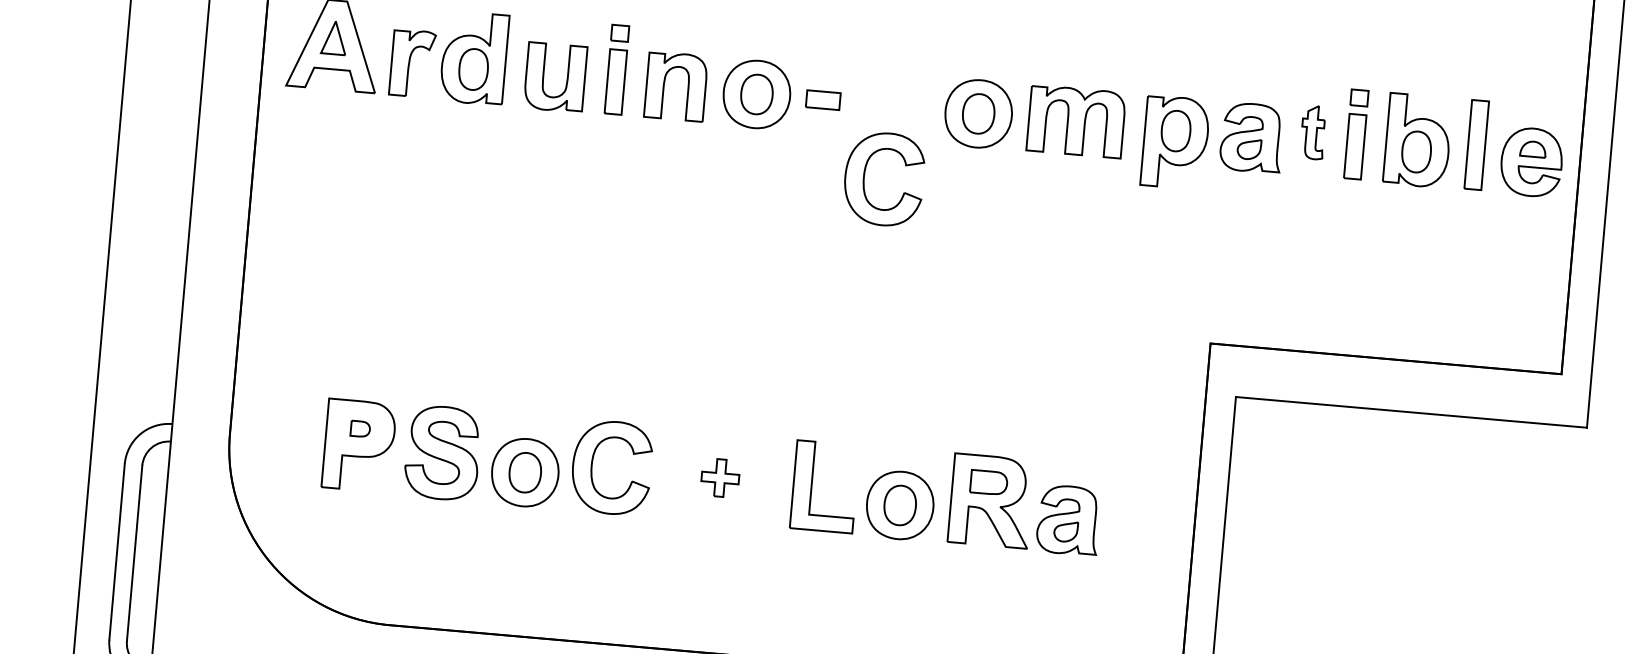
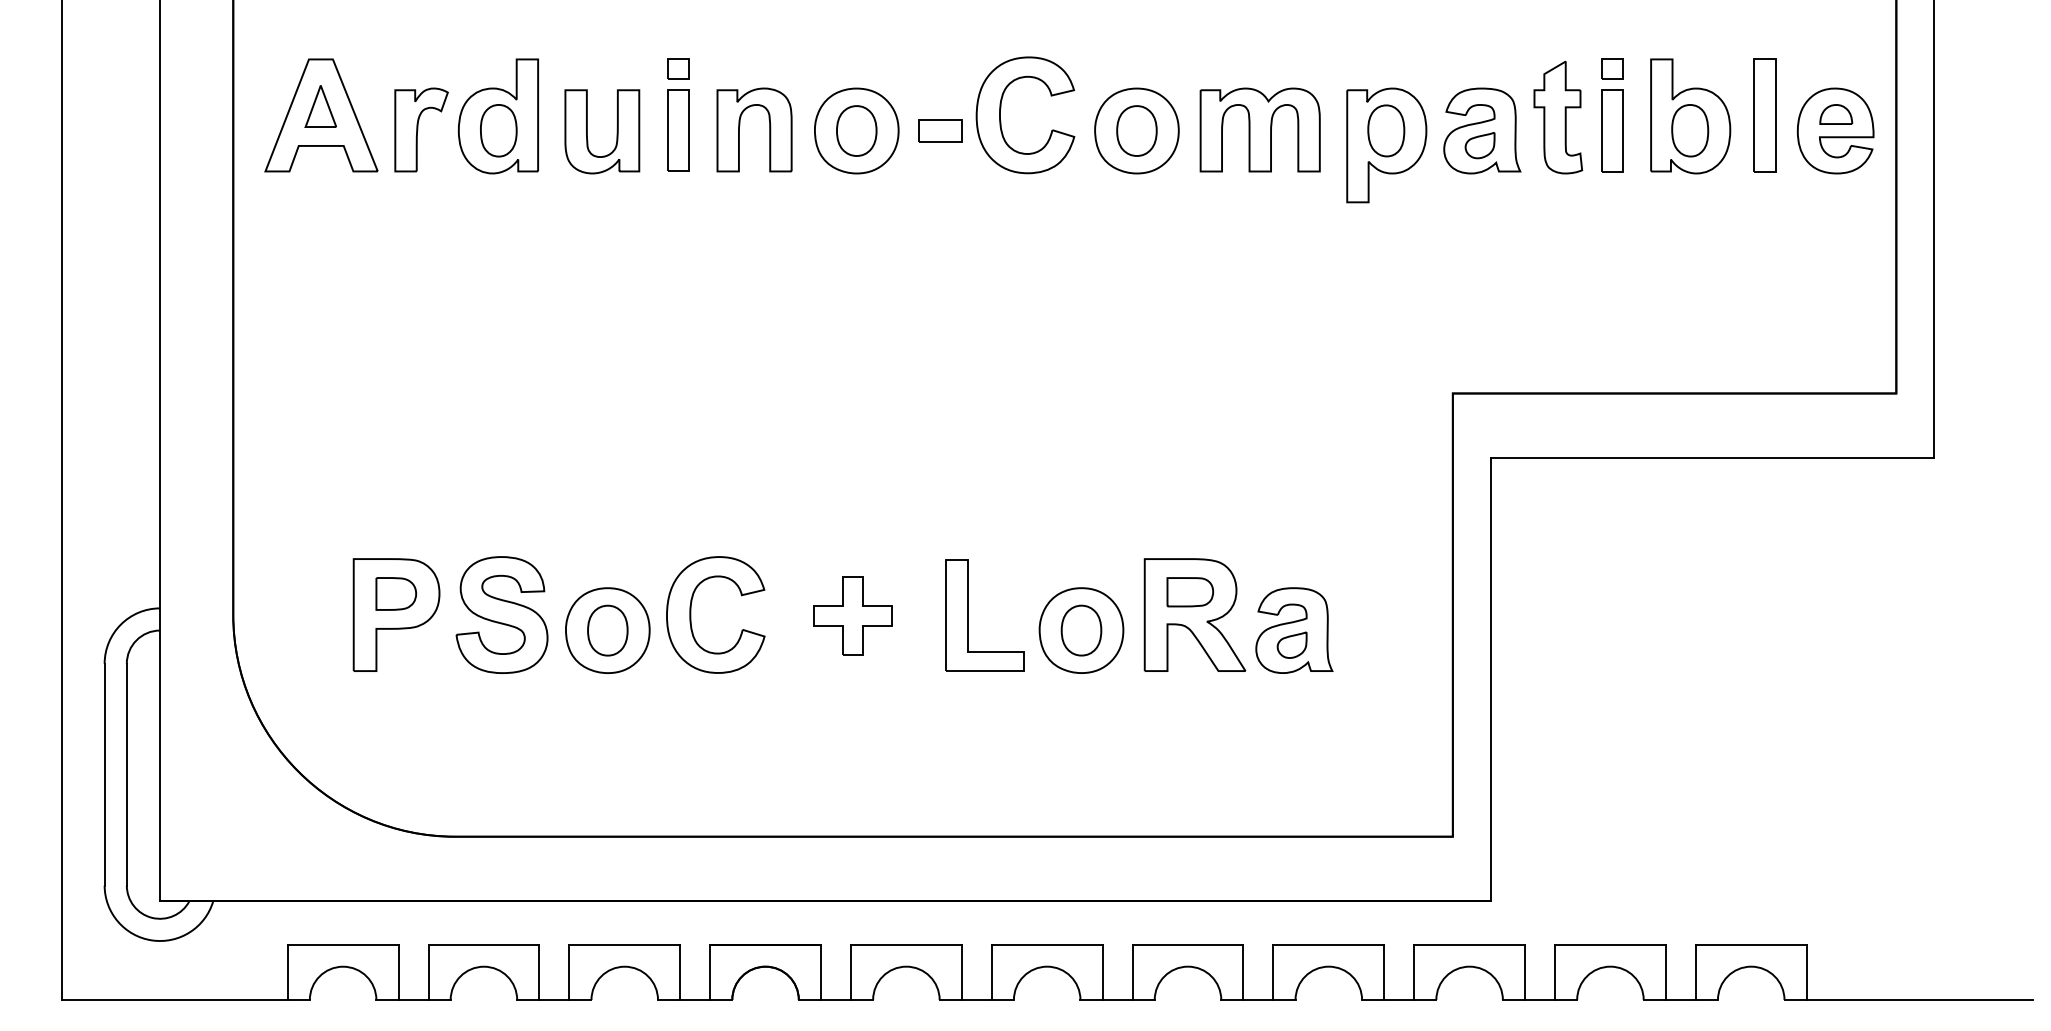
part: (1313, 132) -> (1558, 117), size x1.67
part: (864, 182) -> (1001, 121), moved
part: (360, 428) -> (396, 593), size x1.67
part: (720, 477) -> (852, 615), size x1.67

